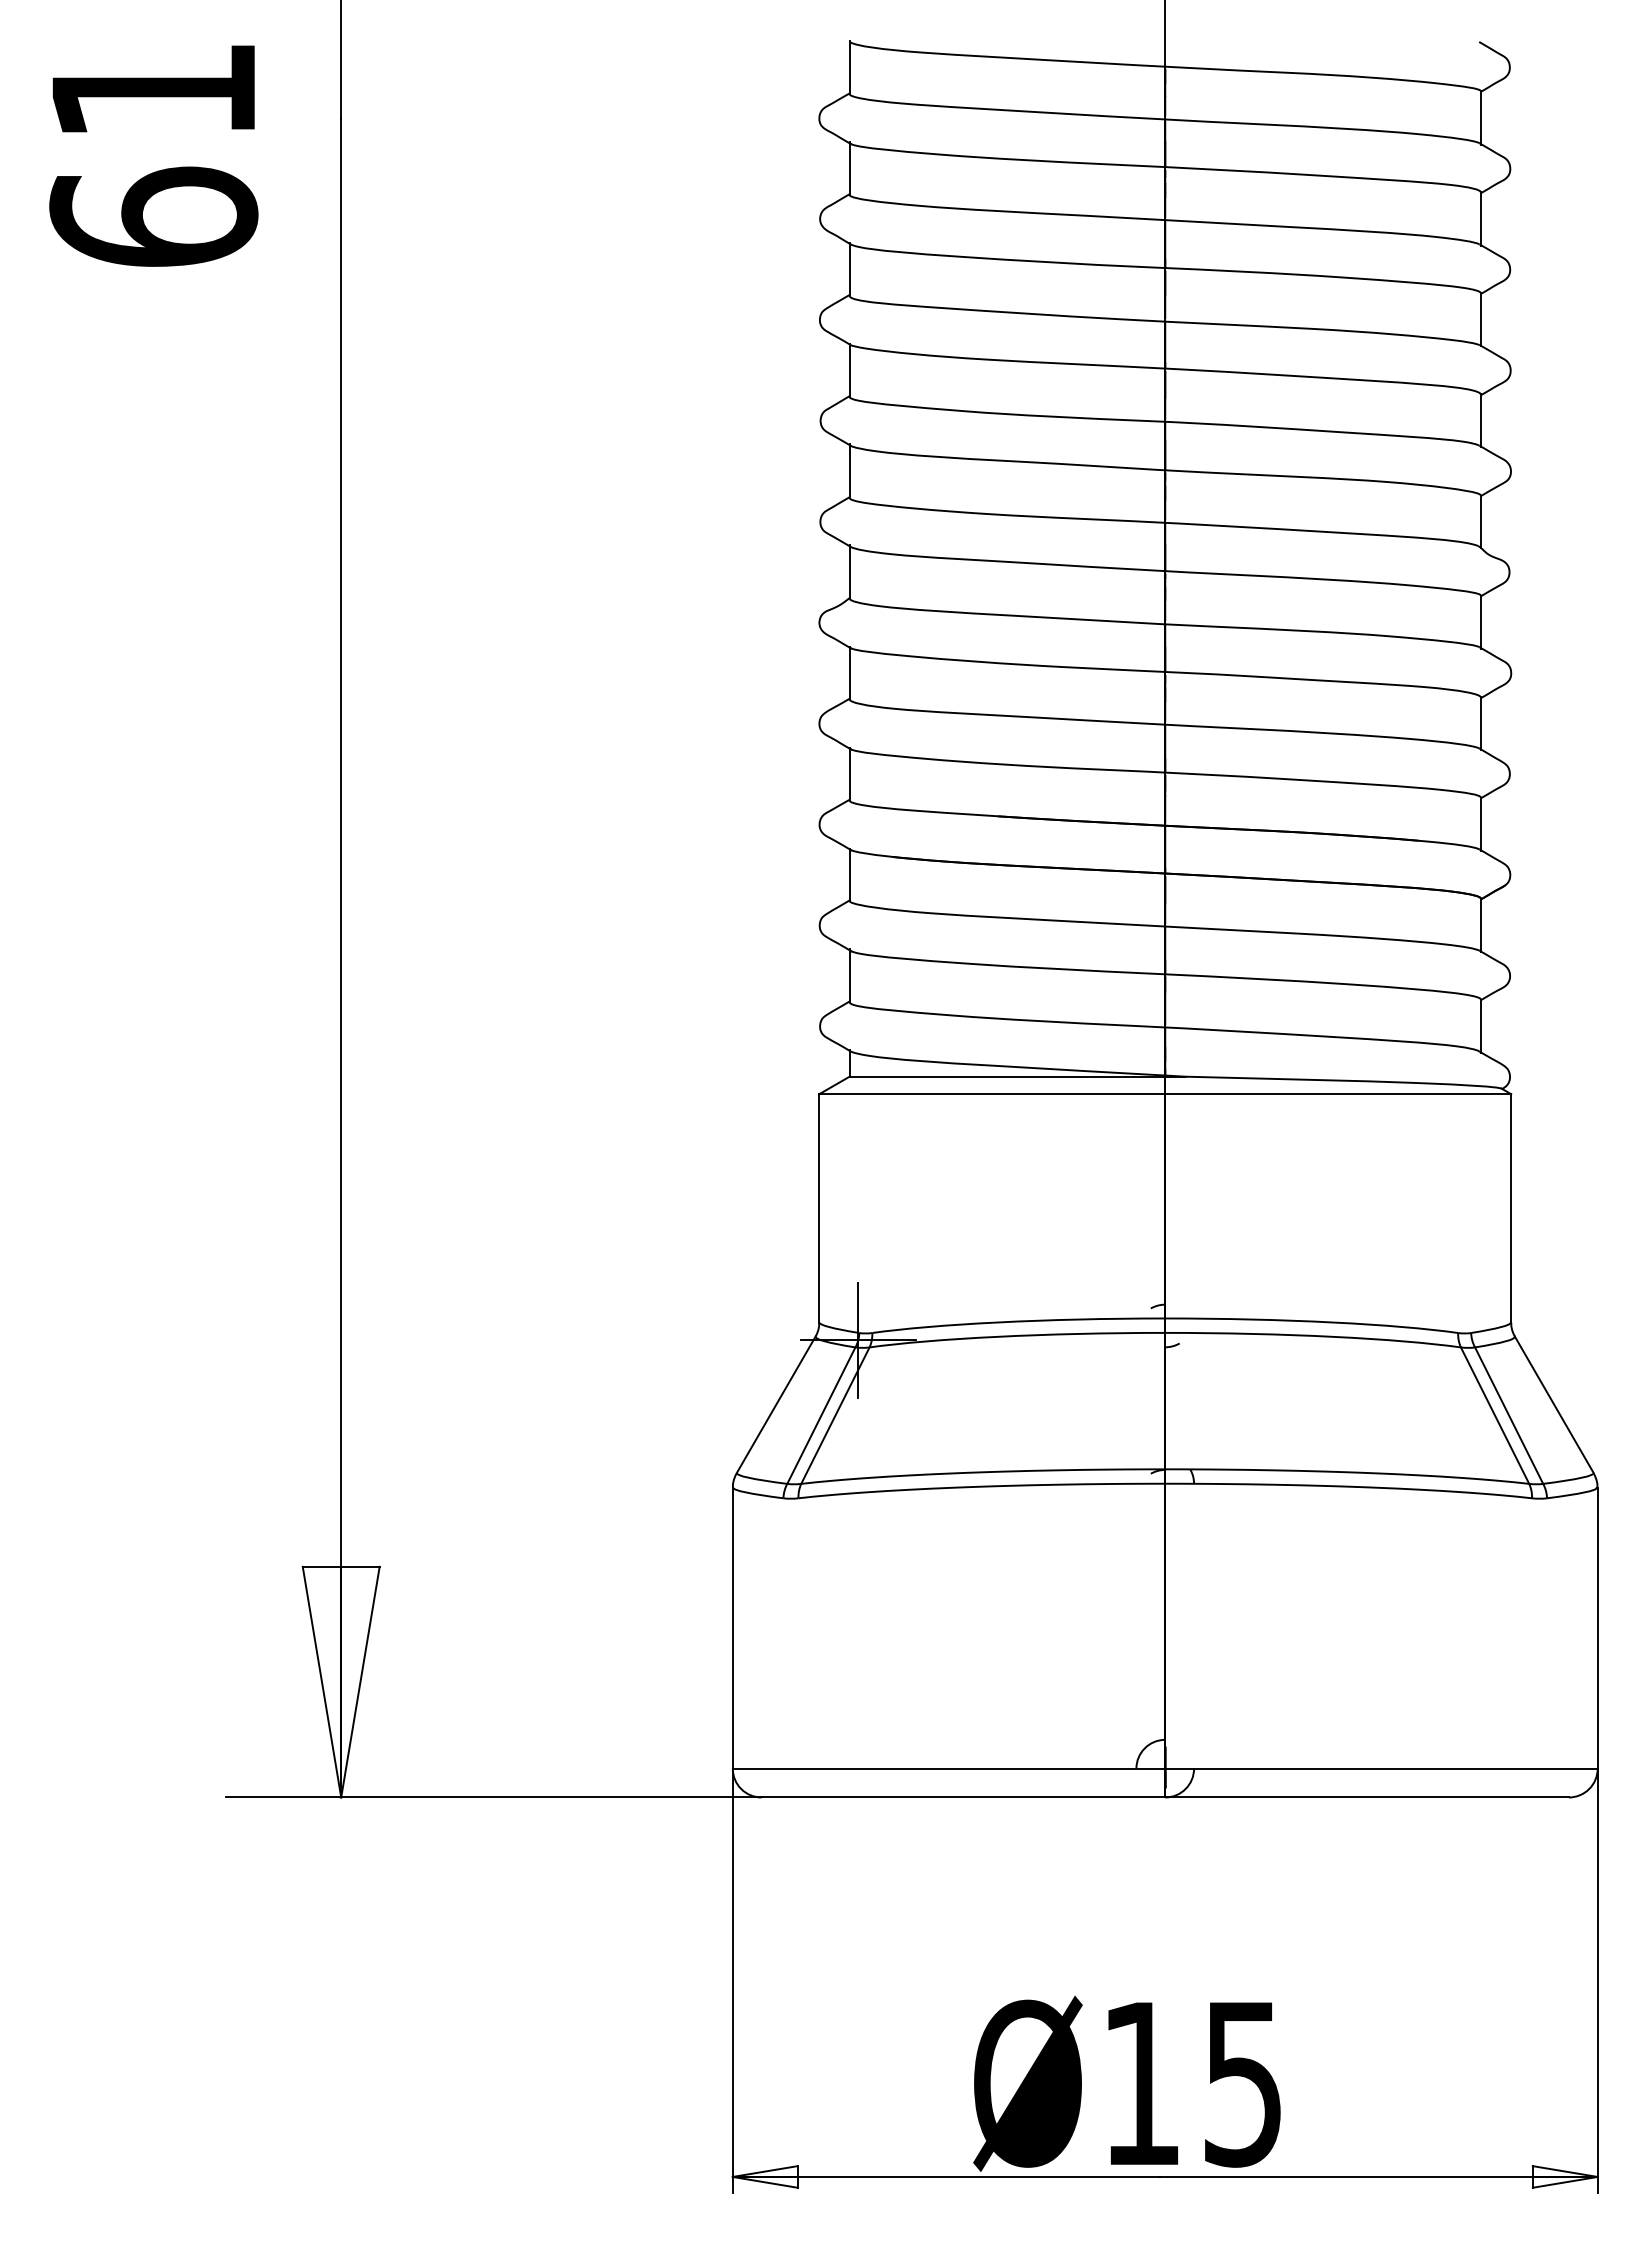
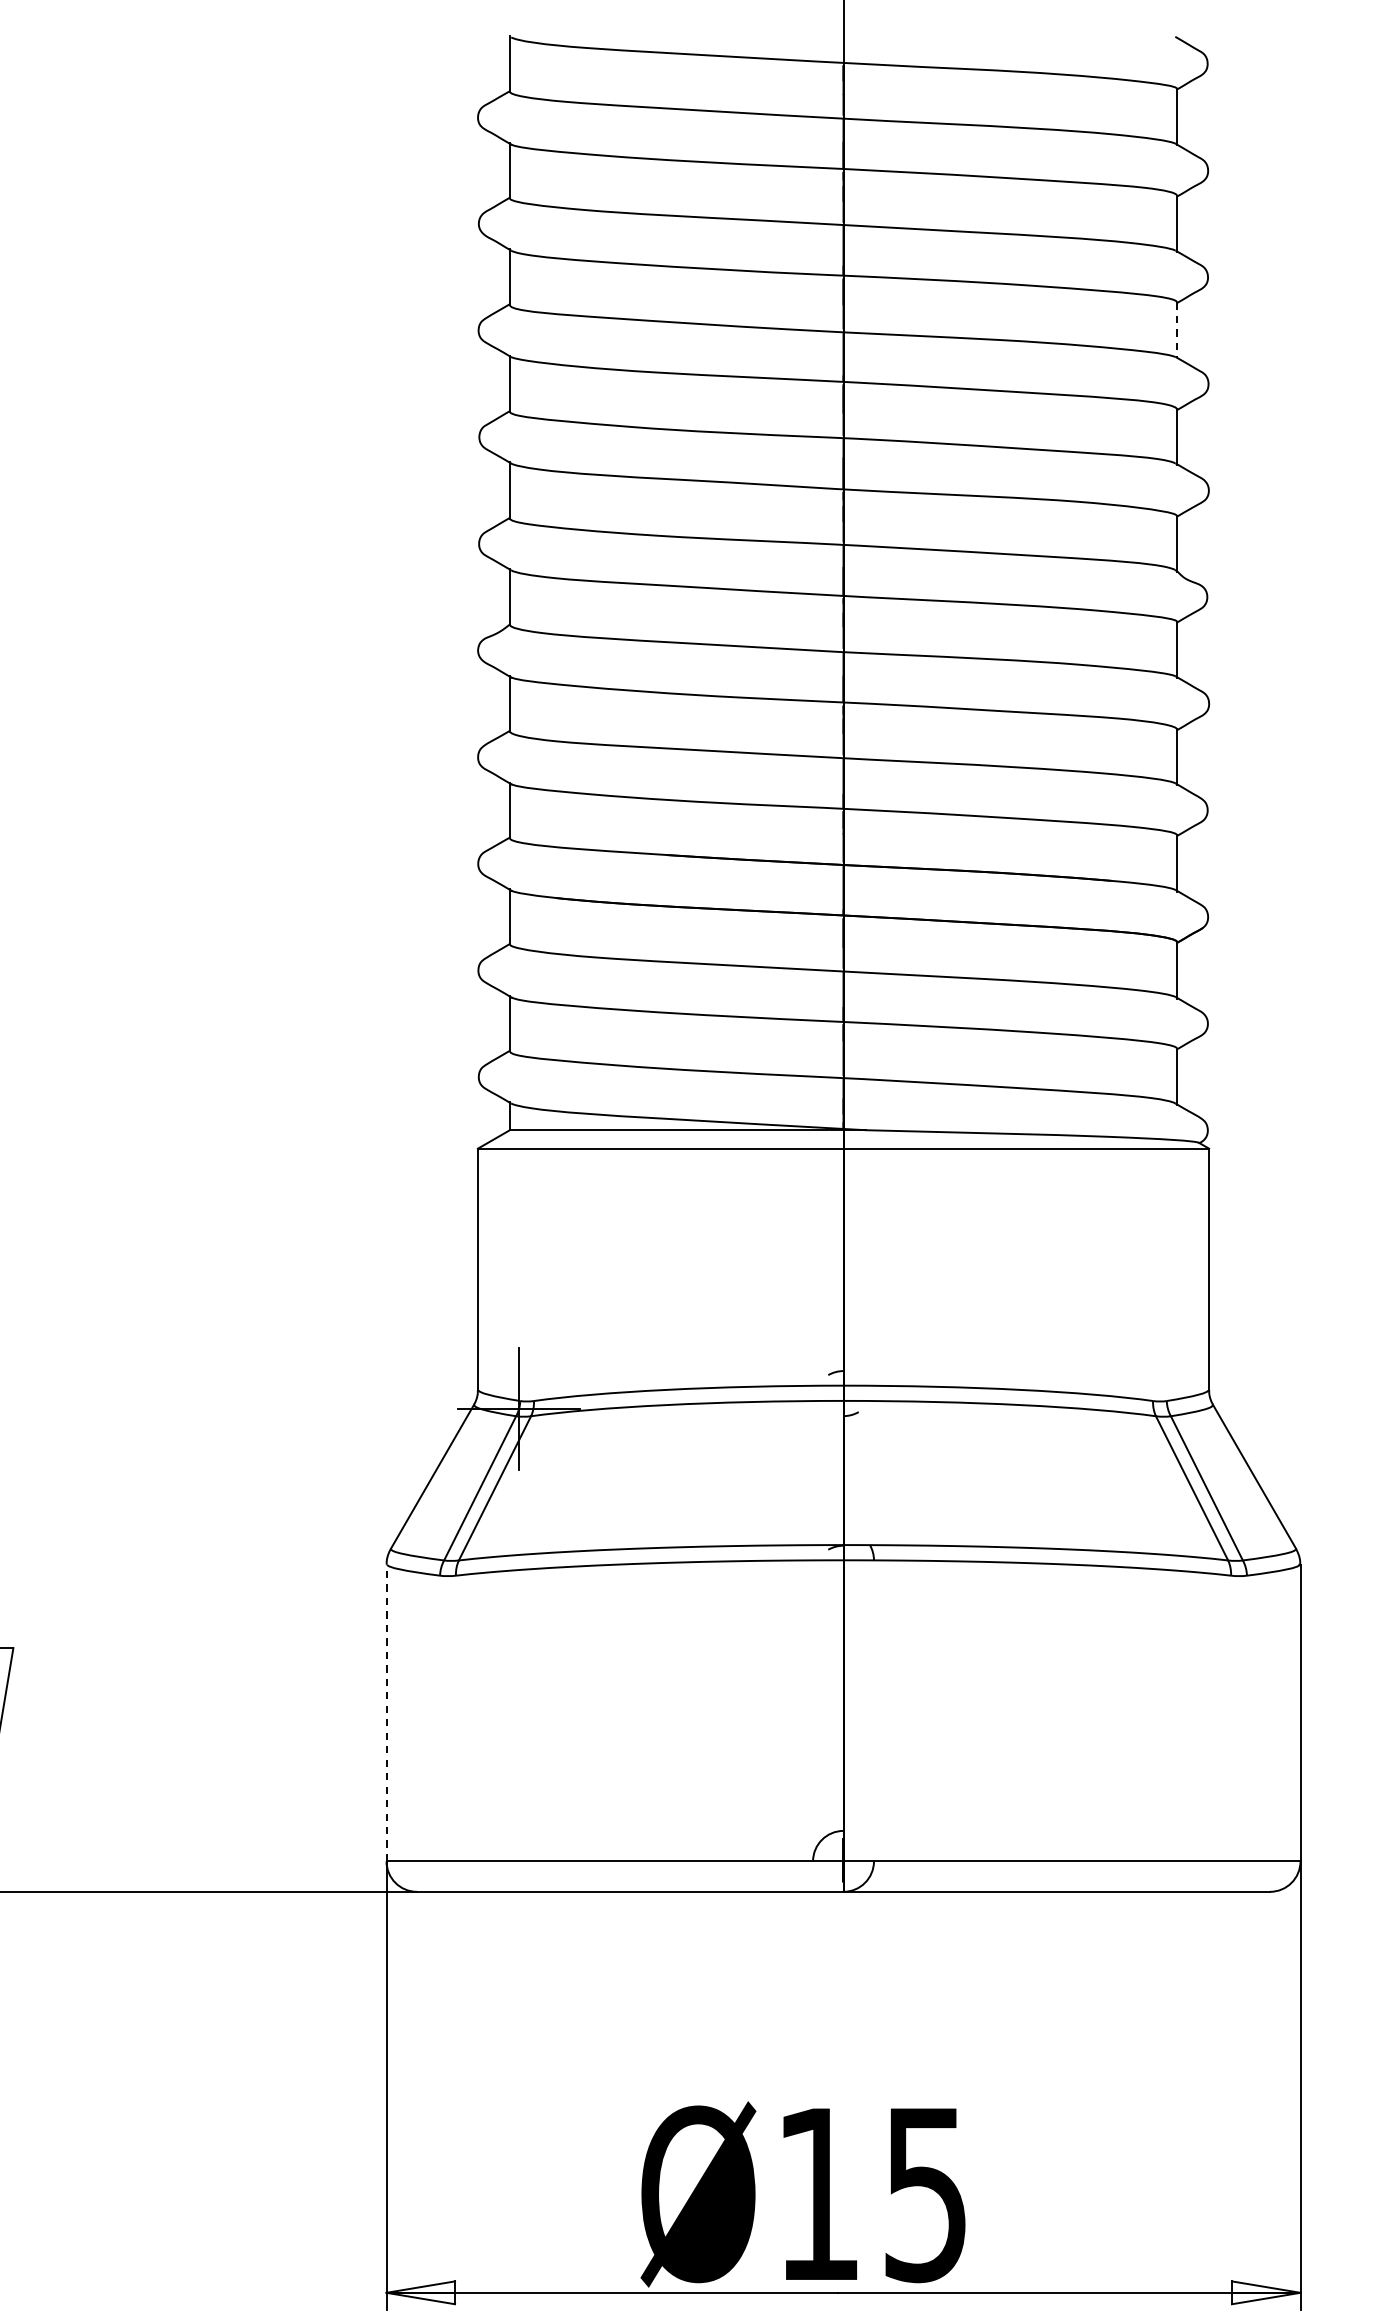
line: (1480, 319) -> (1176, 330), solid -> dashed
line: (732, 1627) -> (386, 1712), solid -> dashed

